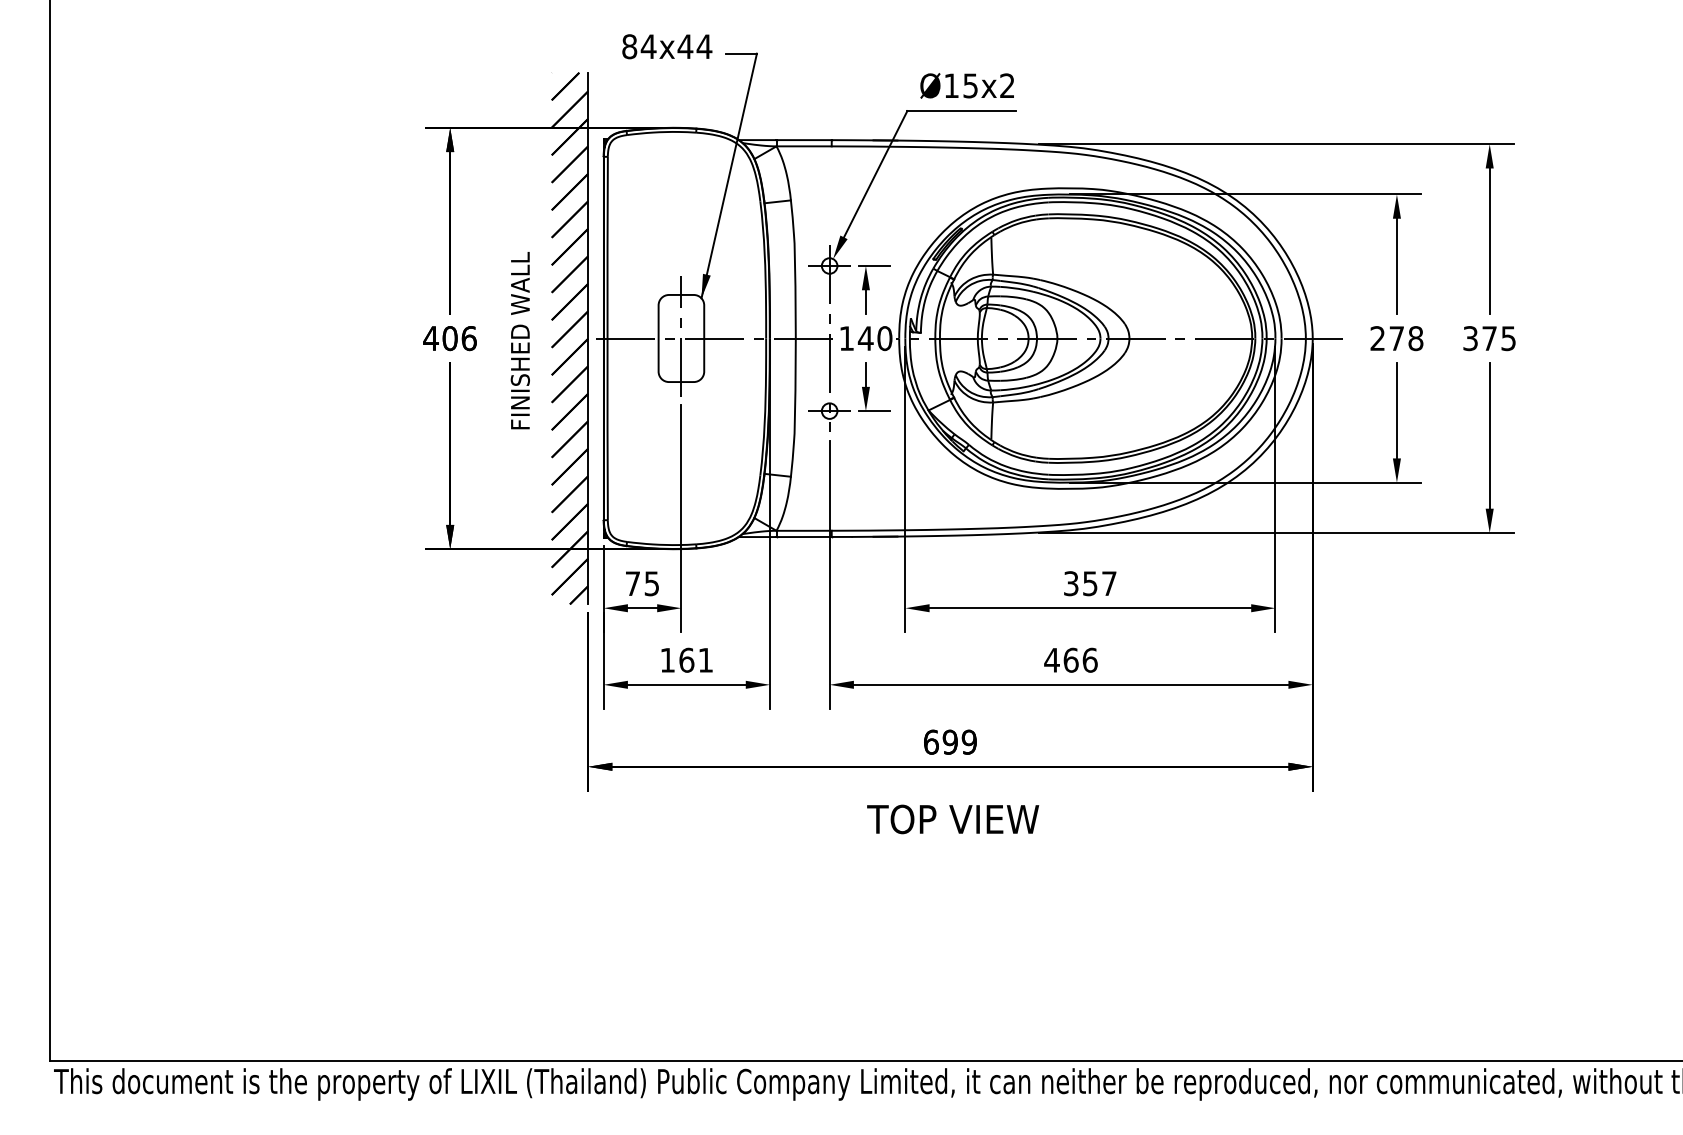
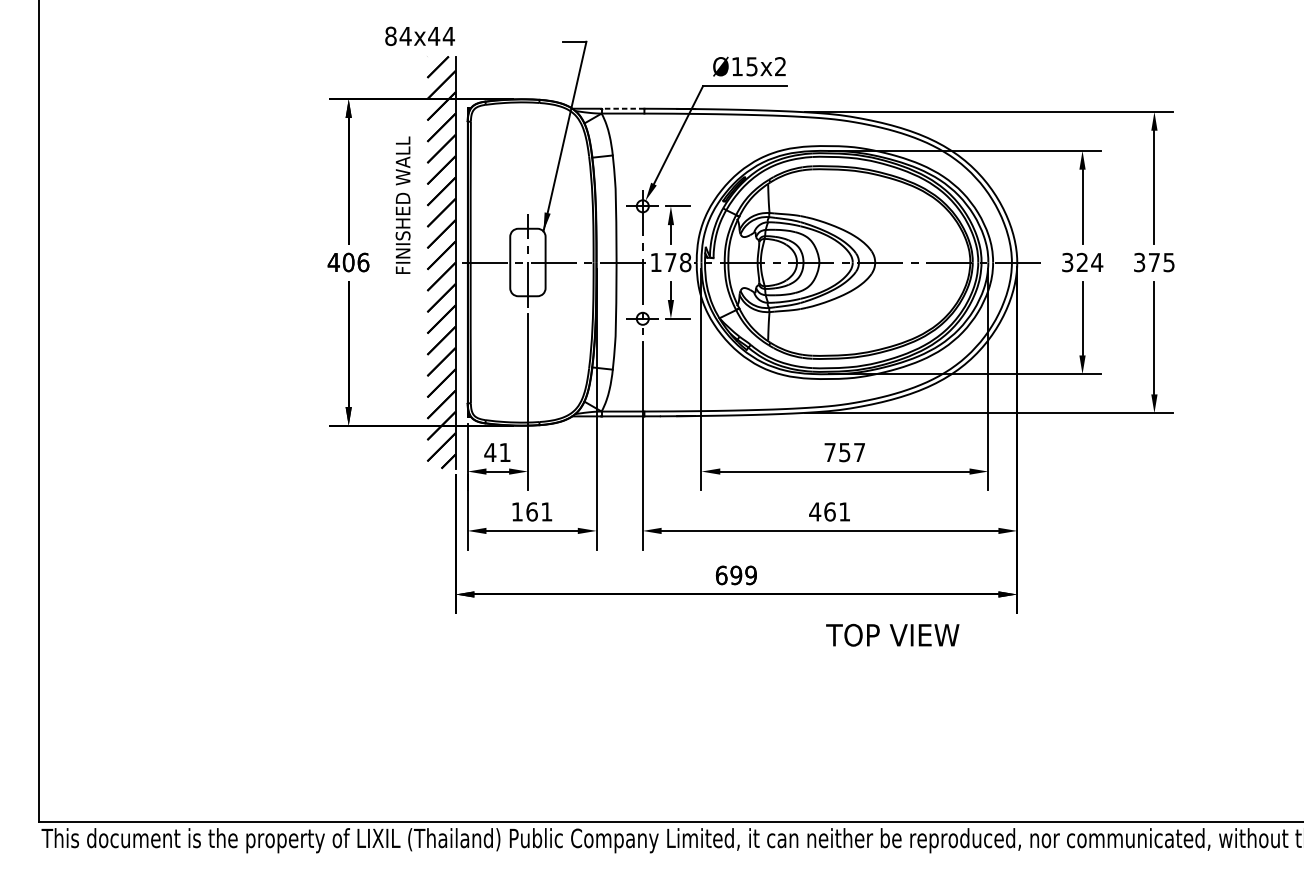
text: (667, 46) -> (420, 36), moved
line: (804, 140) -> (623, 109), solid -> dashed
text: (874, 338) -> (677, 262), 140 -> 178
text: (1396, 338) -> (1082, 262), 278 -> 324
text: (519, 340) -> (402, 205), moved
text: (641, 583) -> (496, 452), 75 -> 41
text: (1071, 583) -> (830, 452), 357 -> 757
text: (1089, 659) -> (844, 511), 466 -> 461
text: (953, 819) -> (893, 635), moved

